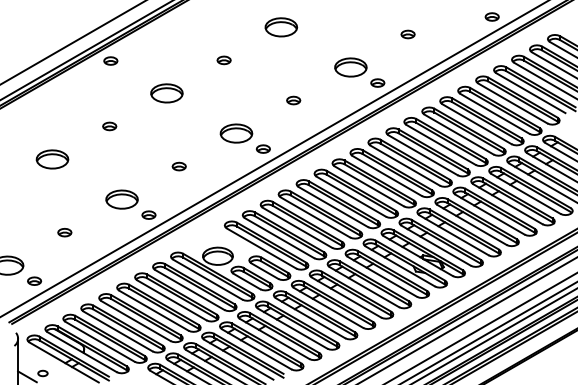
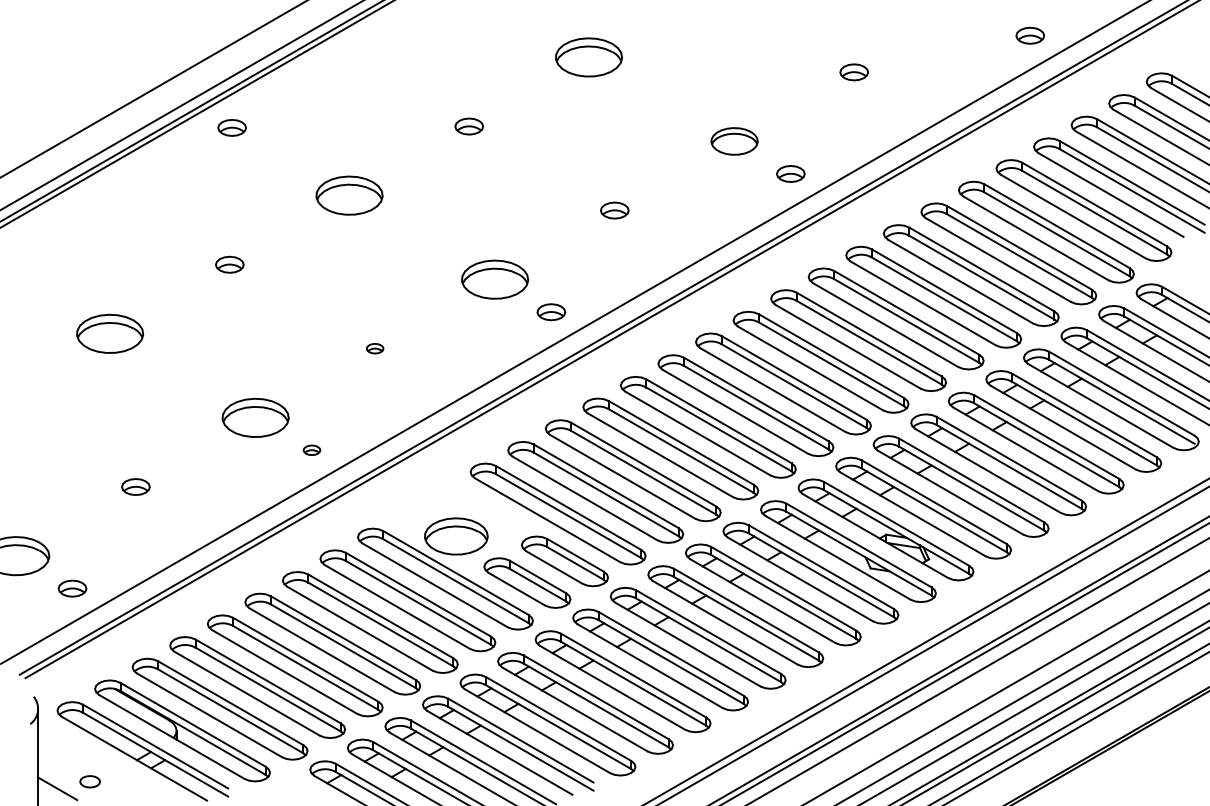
part: (350, 67) -> (733, 141), size x0.7
part: (178, 166) -> (373, 348), size x0.6
part: (148, 214) -> (310, 449), size x0.6

